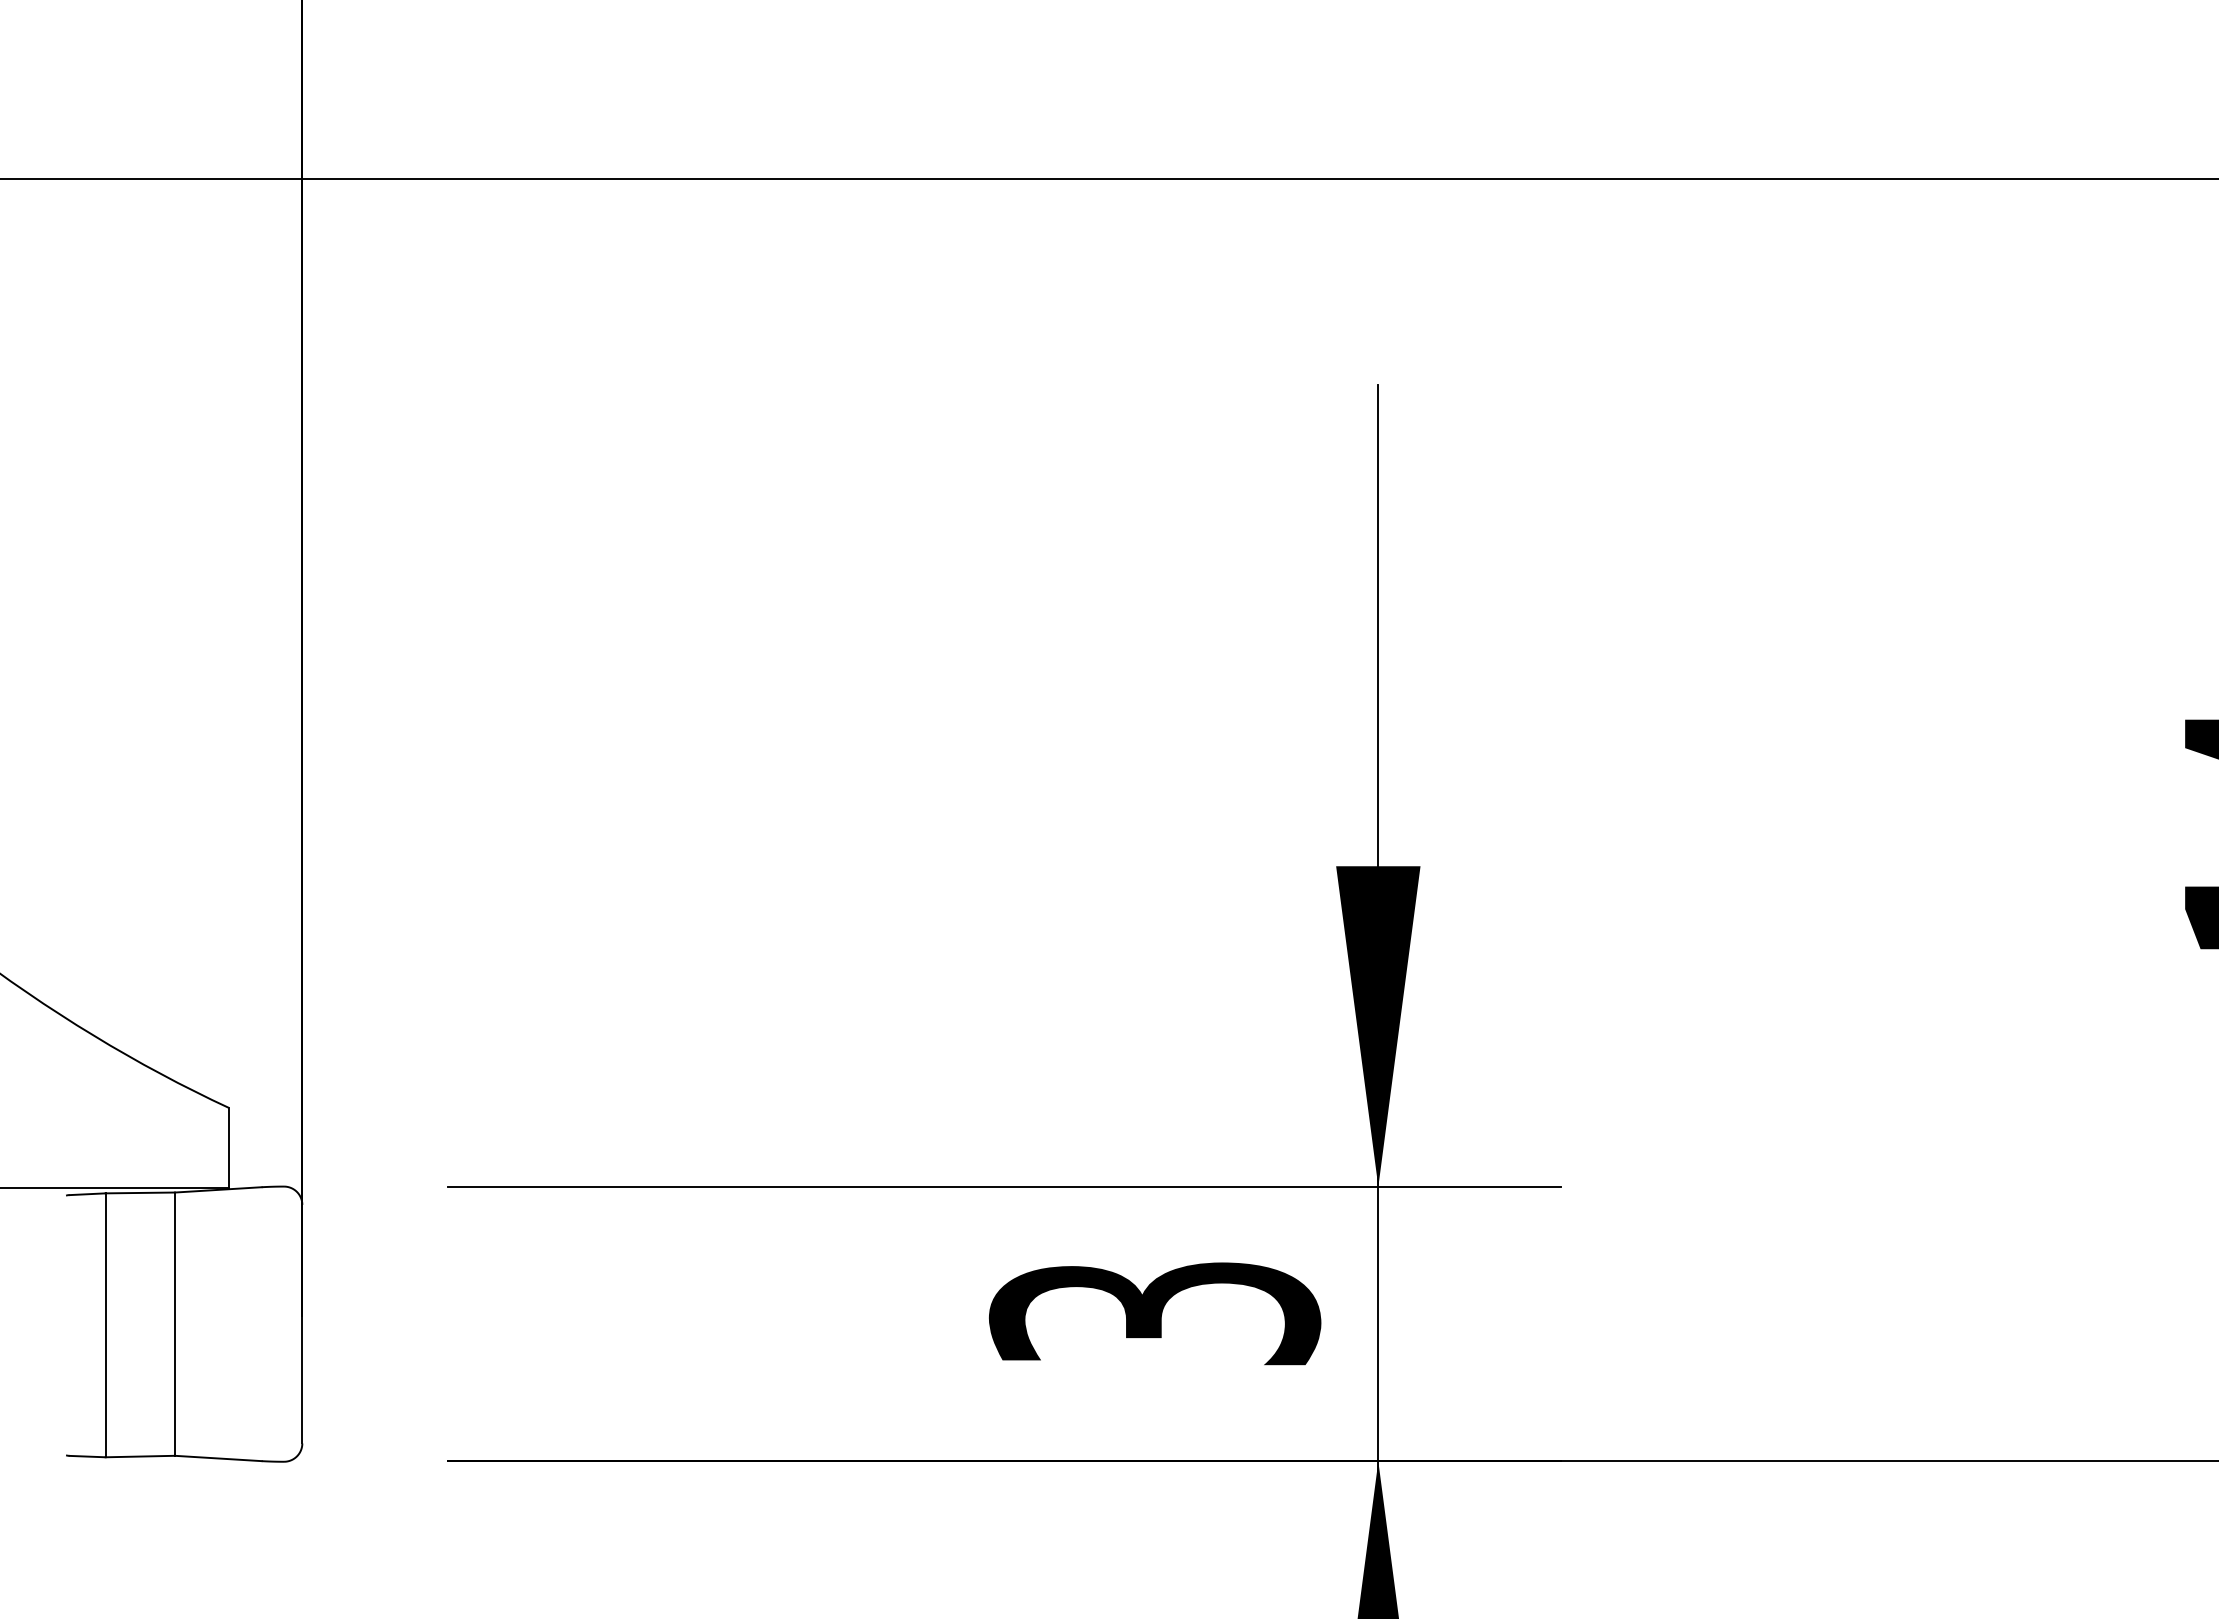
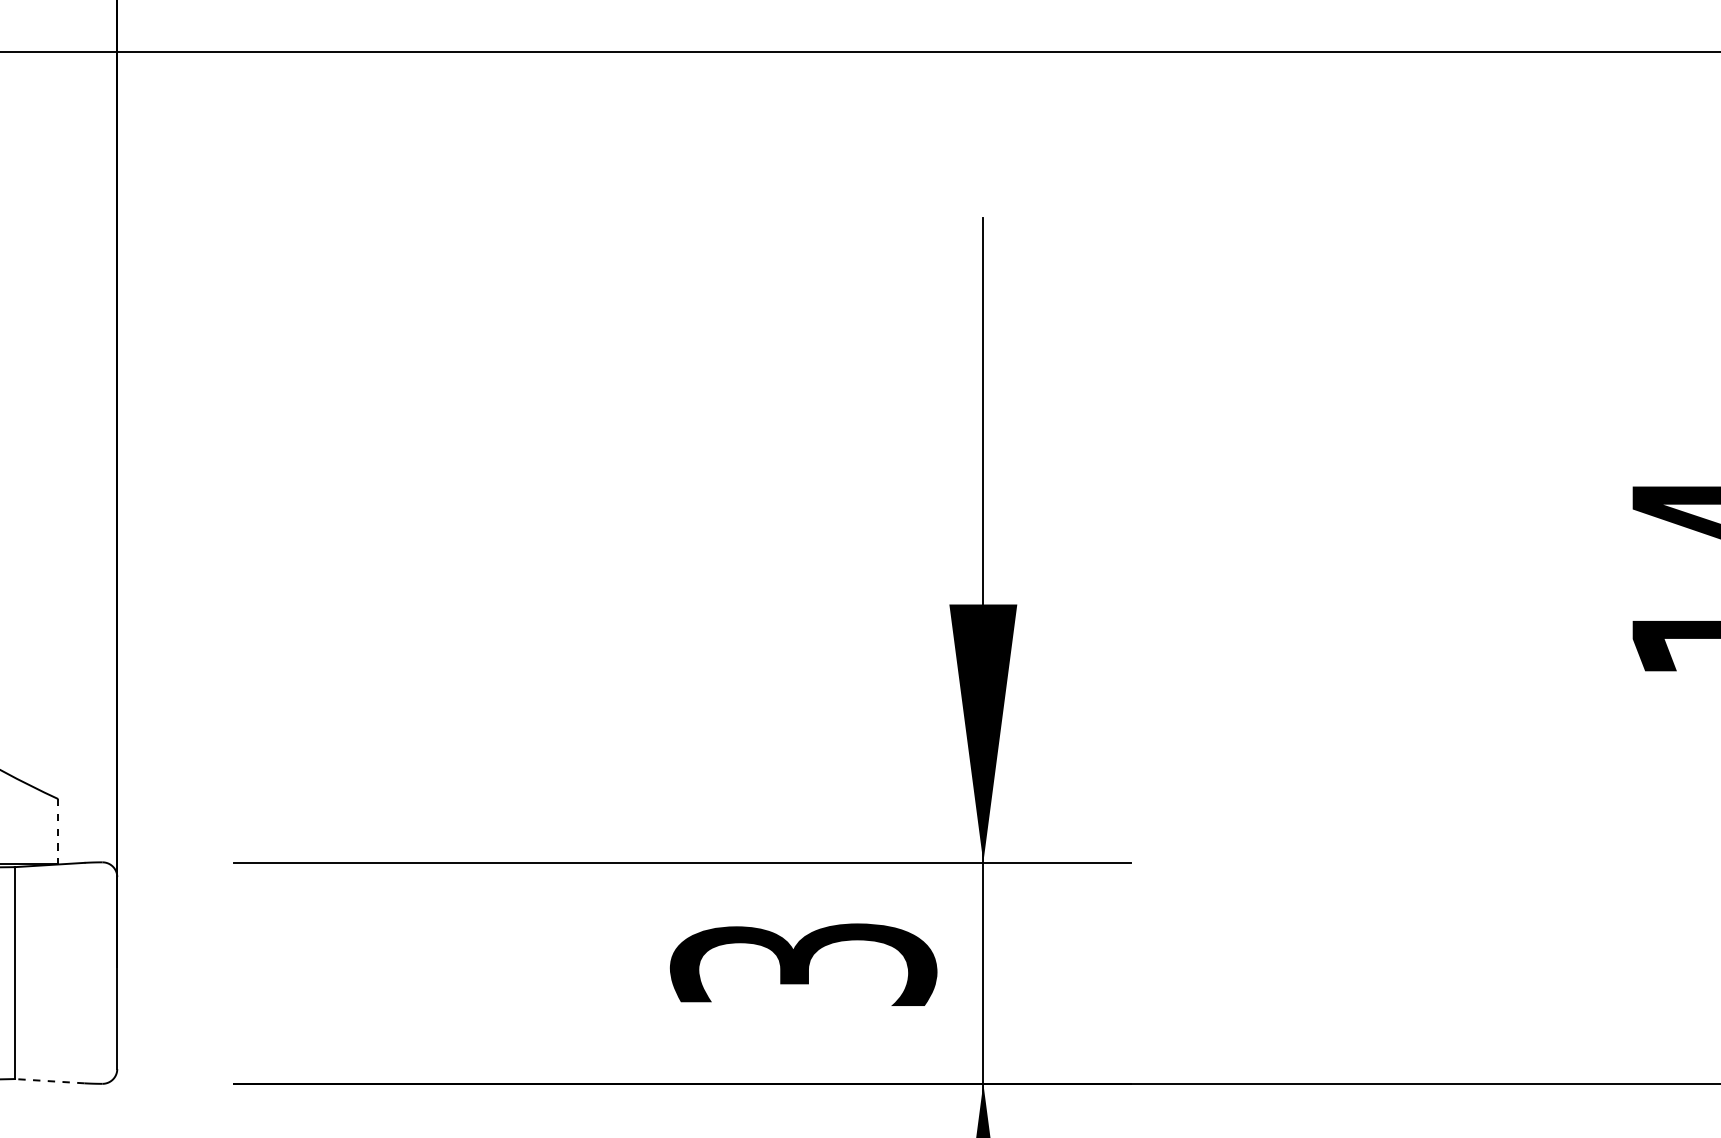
line: (229, 1148) -> (58, 831), solid -> dashed
line: (217, 1458) -> (48, 1081), solid -> dashed

